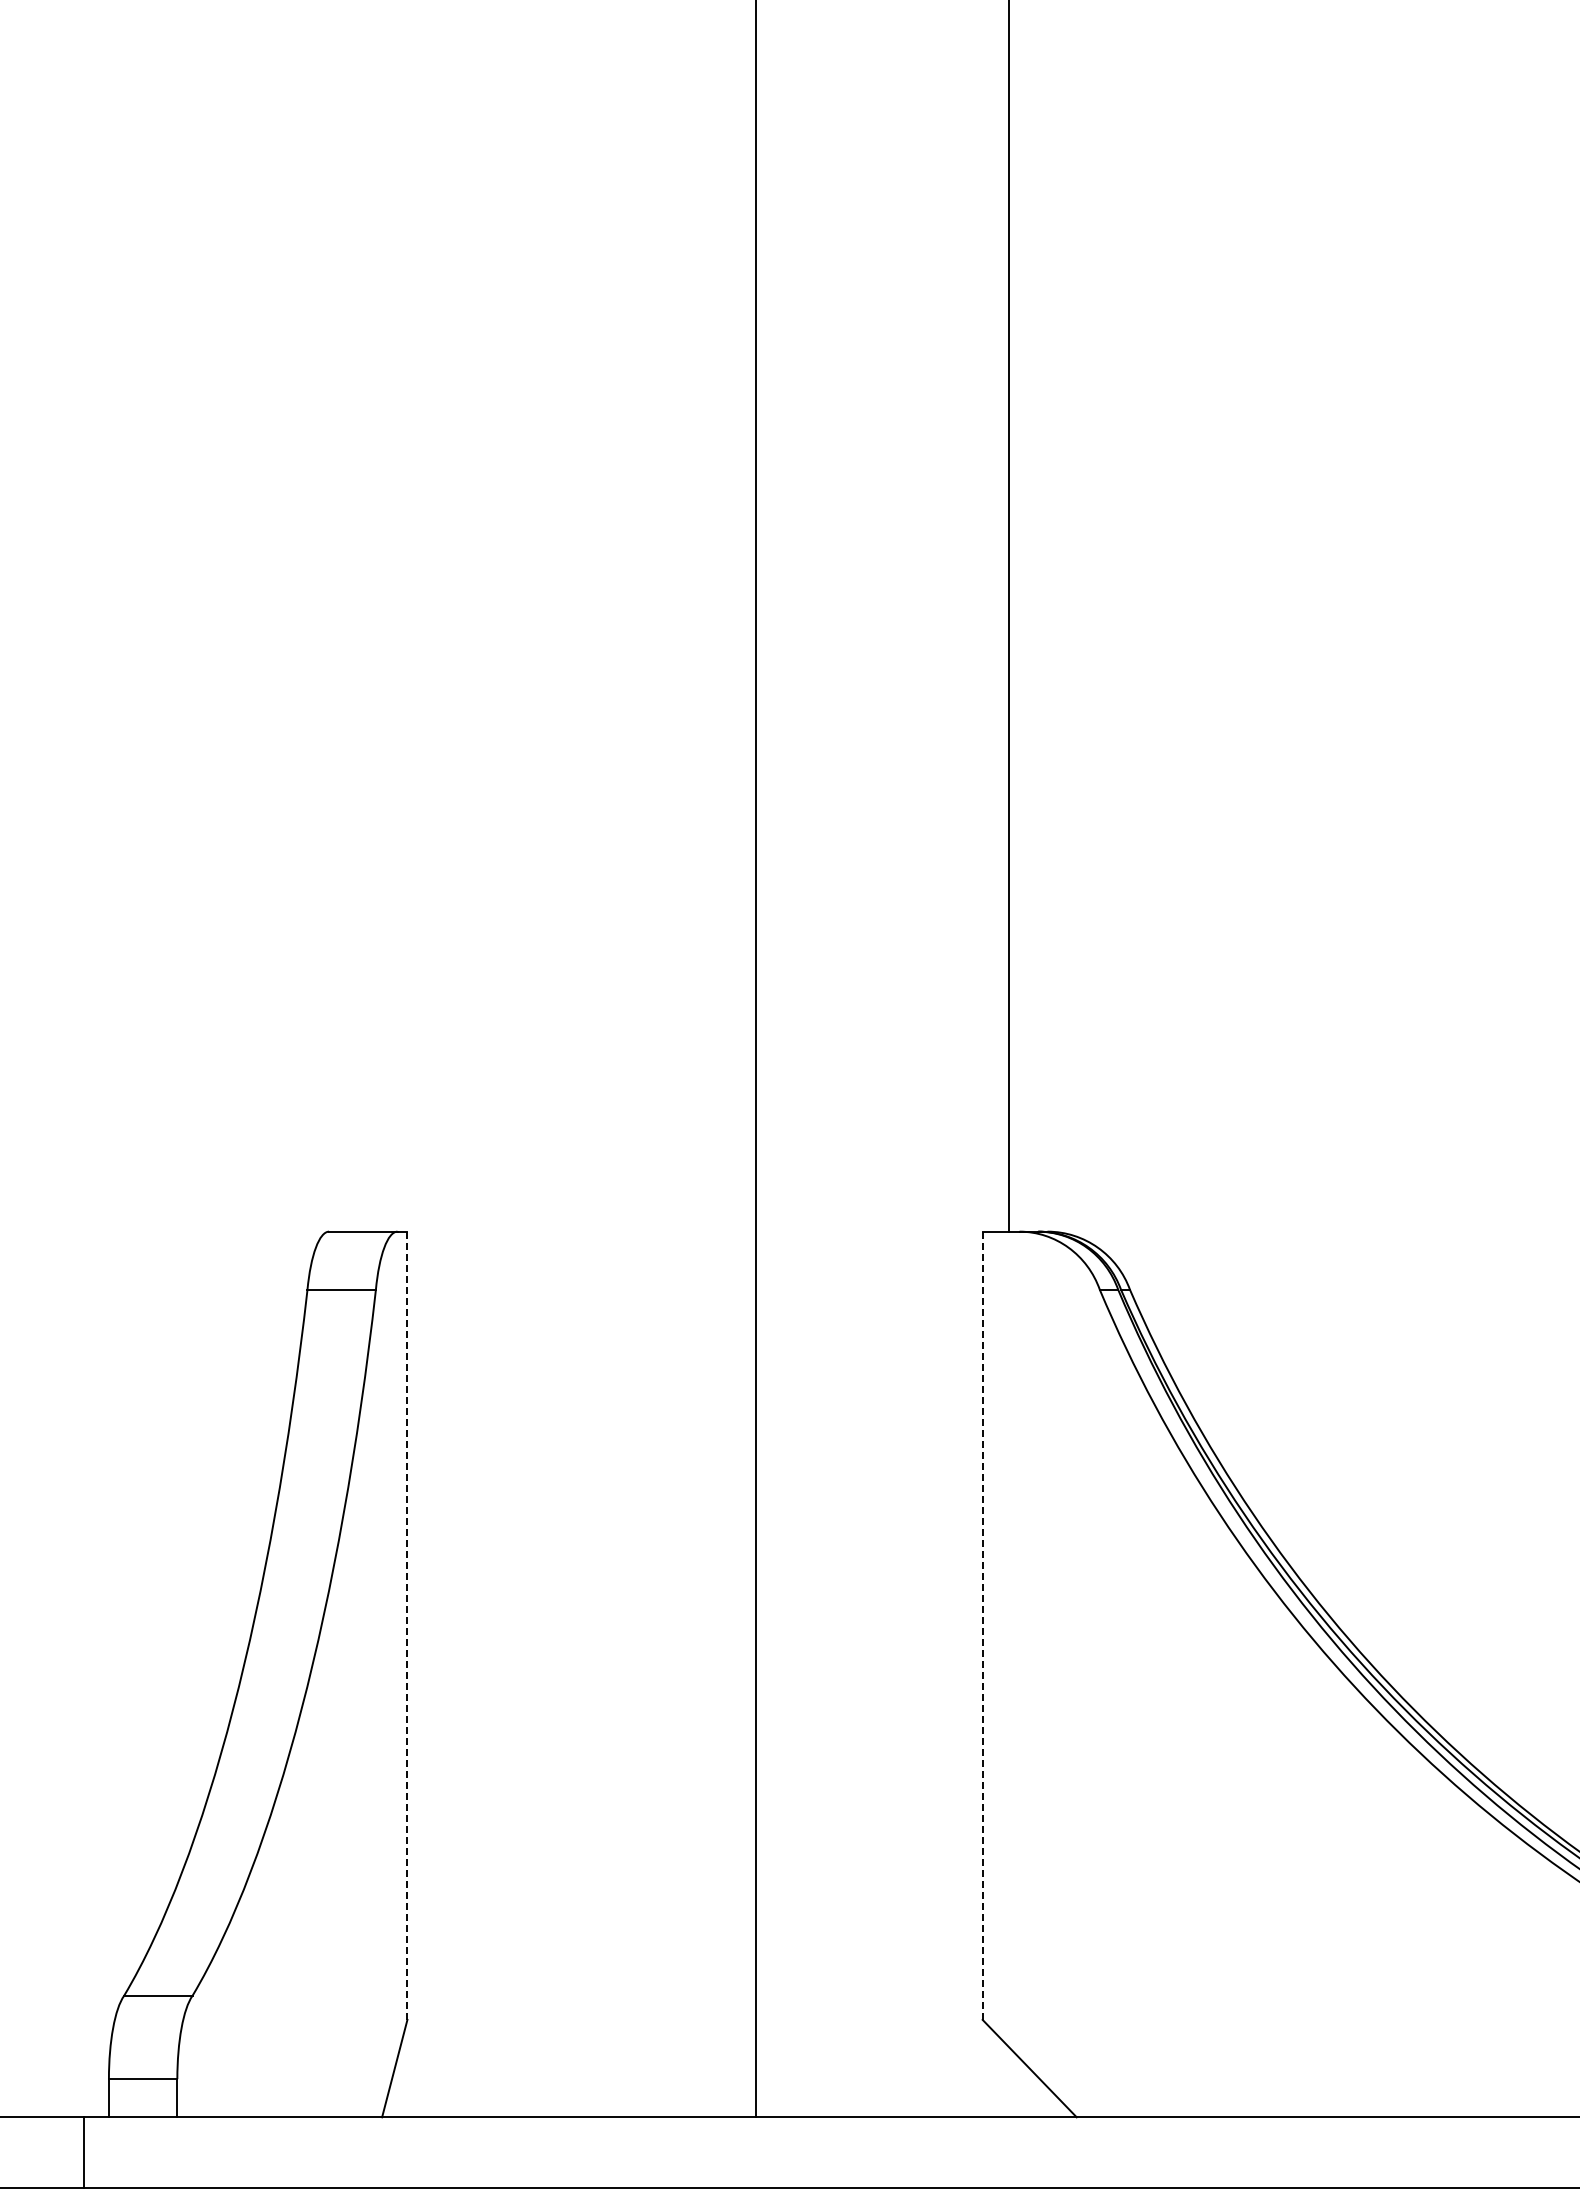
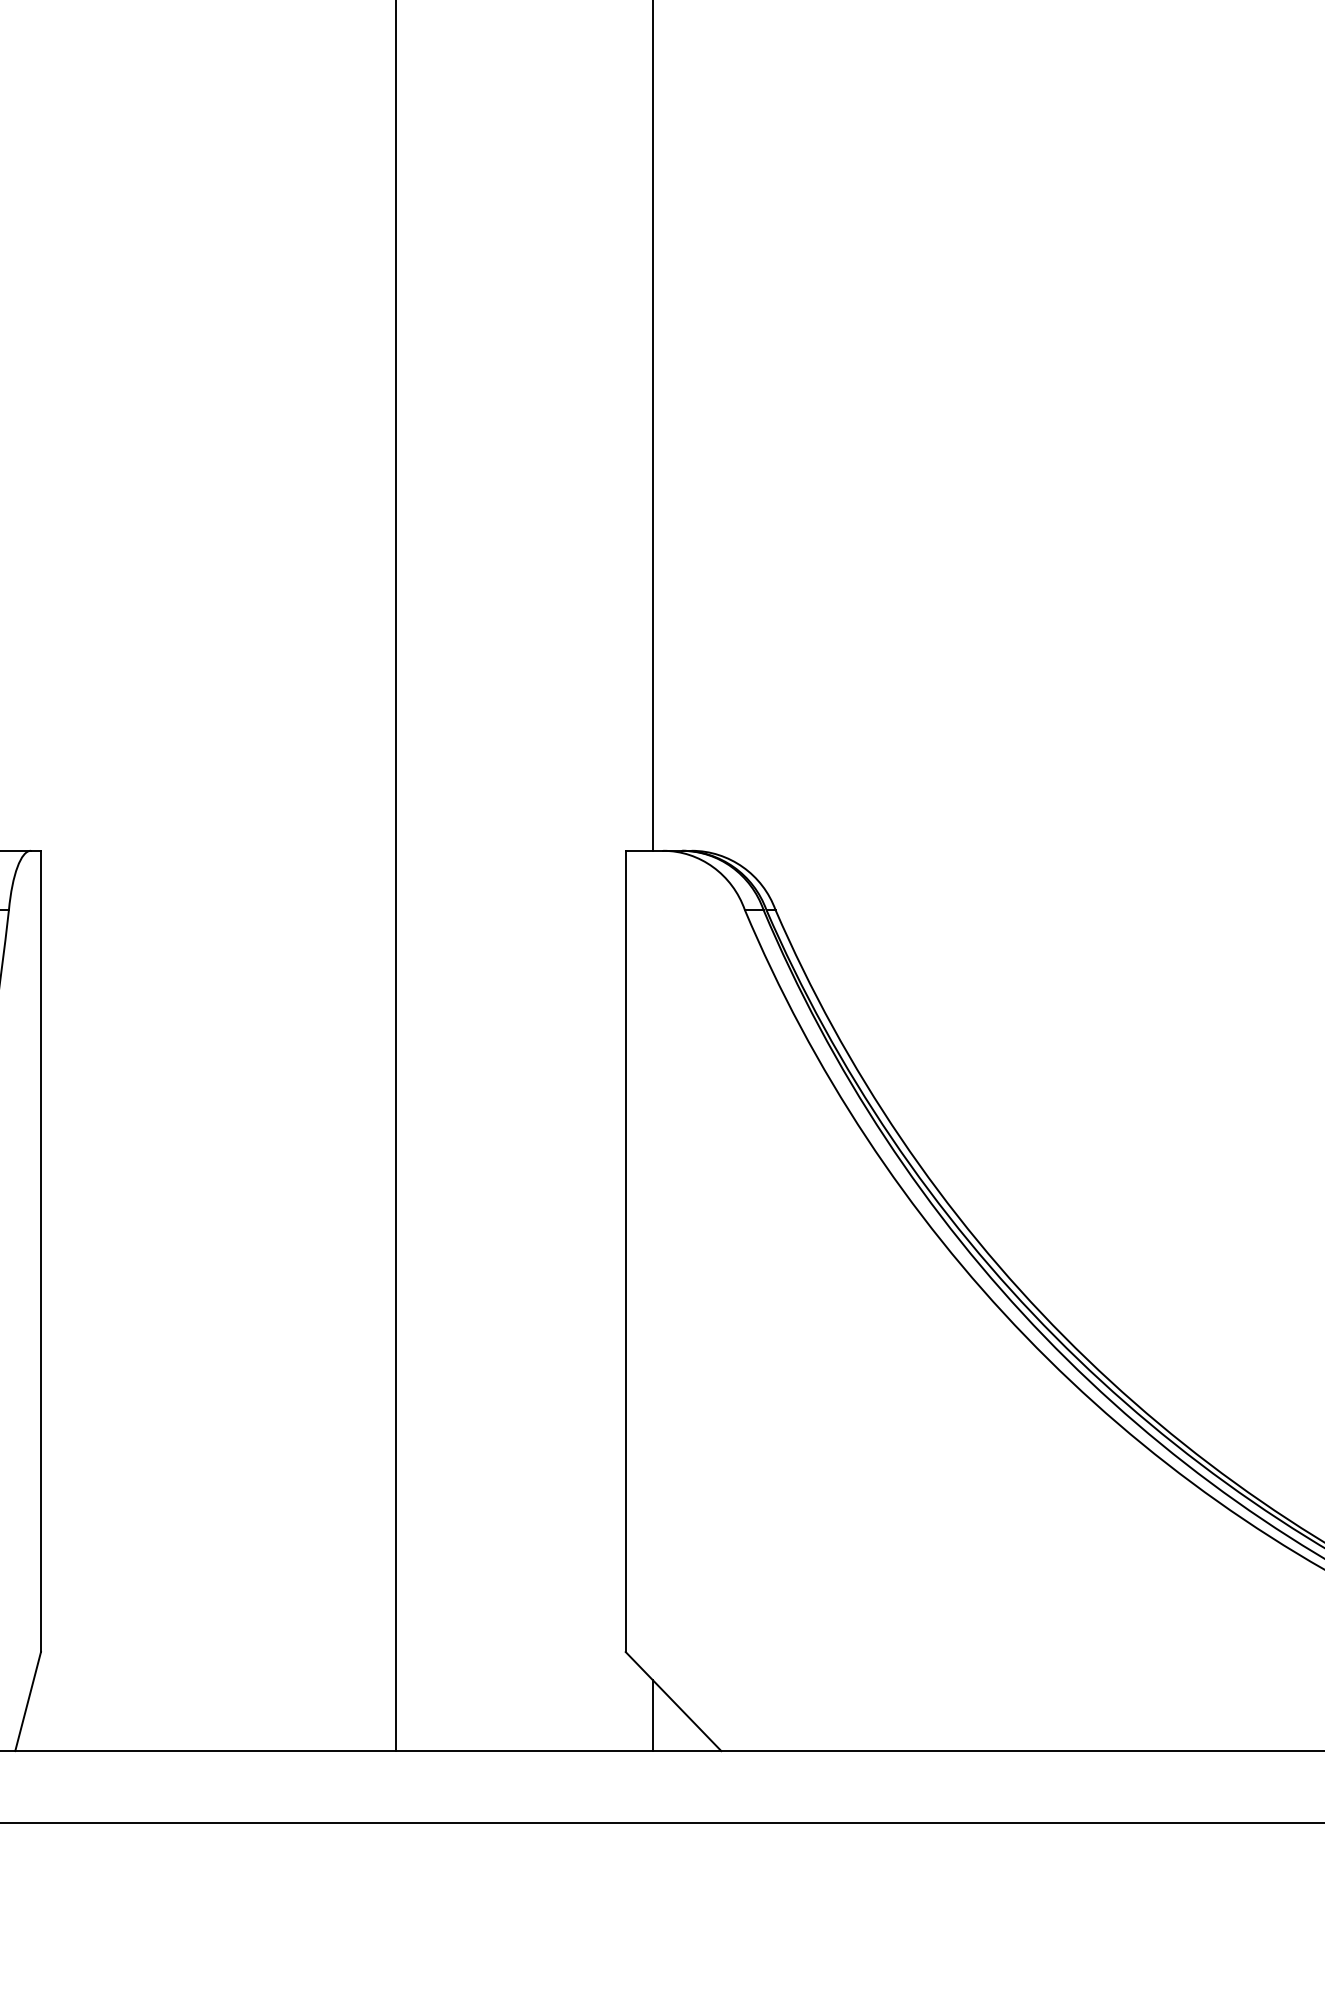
line: (982, 1625) -> (625, 1251), dashed -> solid
line: (407, 1626) -> (41, 1252), dashed -> solid
line: (1009, 2082) -> (653, 1715), added

